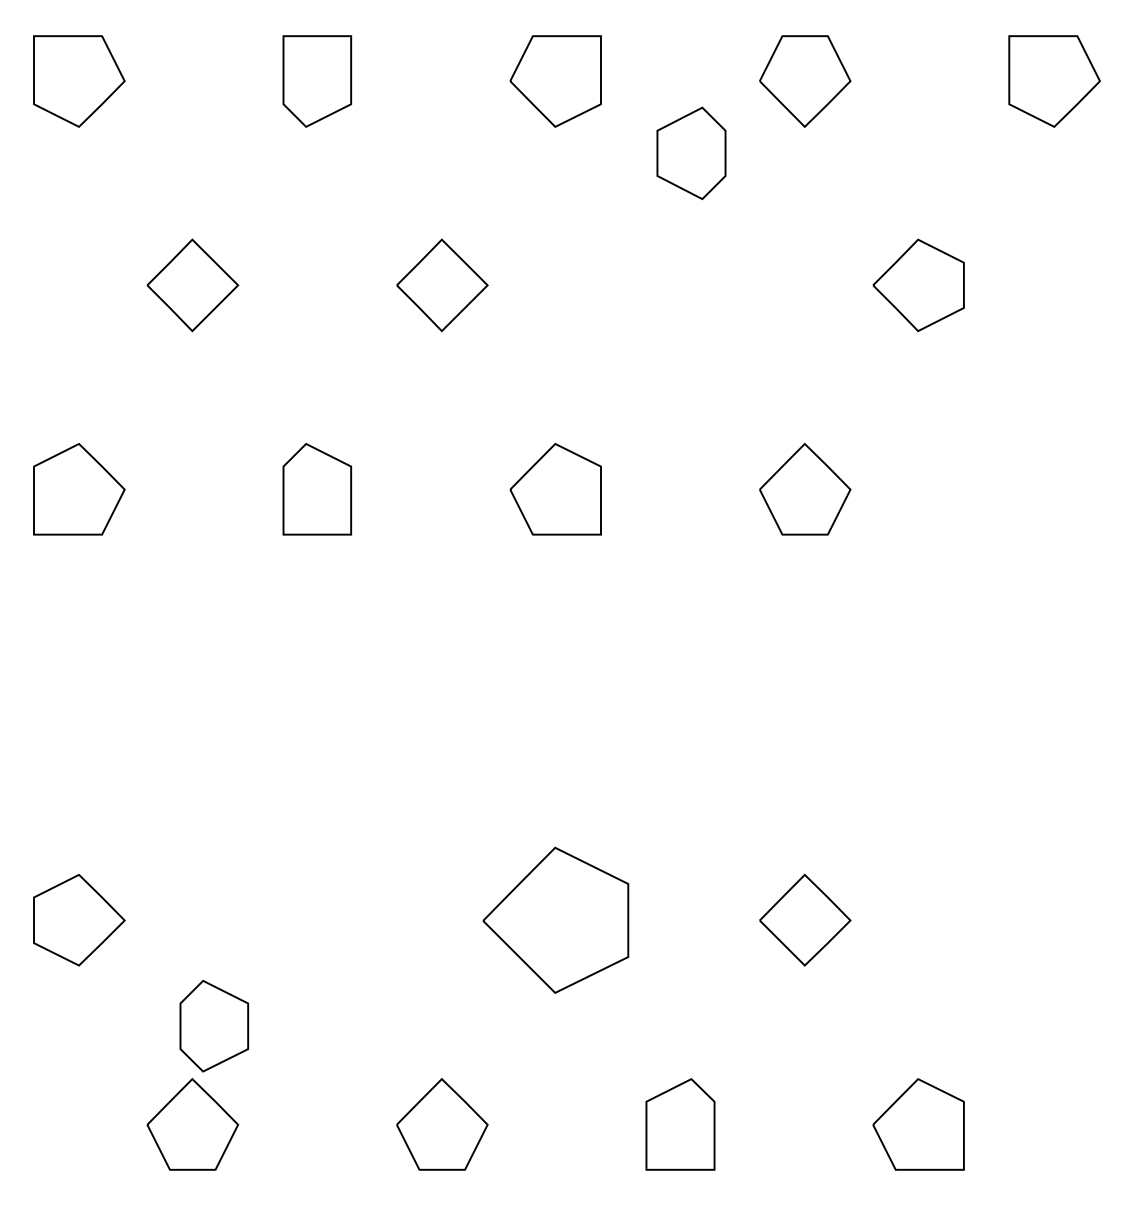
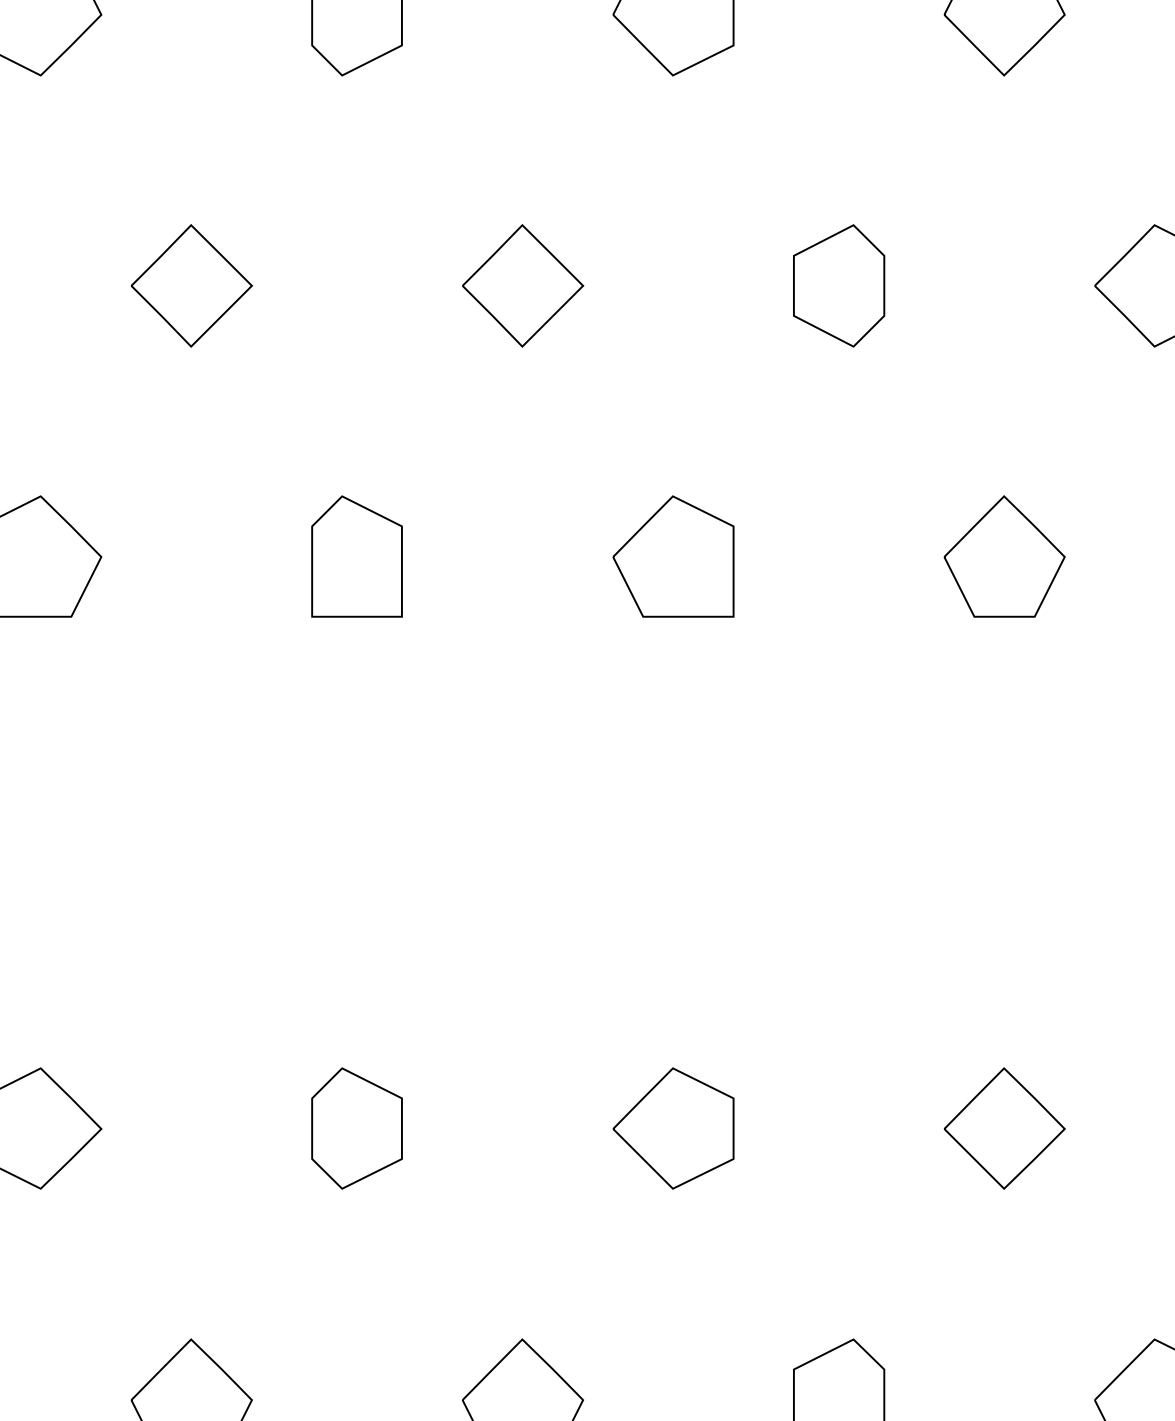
part: (691, 153) -> (839, 286), moved
part: (555, 919) -> (673, 1127), size x0.62
part: (214, 1026) -> (357, 1128), moved

